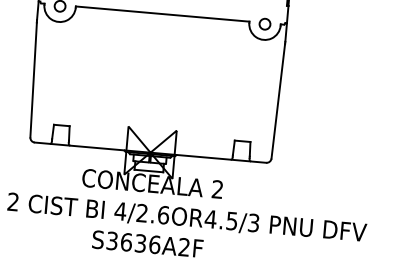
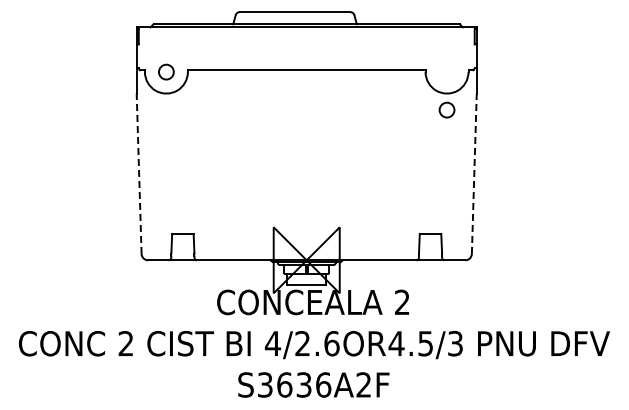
circle: (264, 23) -> (446, 109), moved
line: (33, 78) -> (139, 173), solid -> dashed
line: (278, 100) -> (474, 173), solid -> dashed

